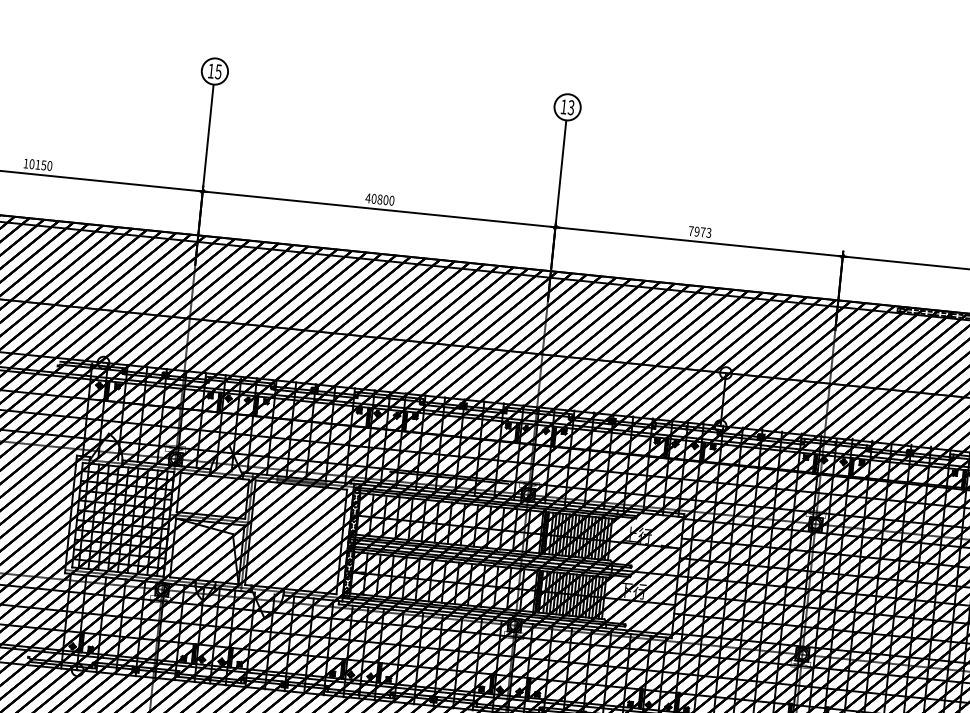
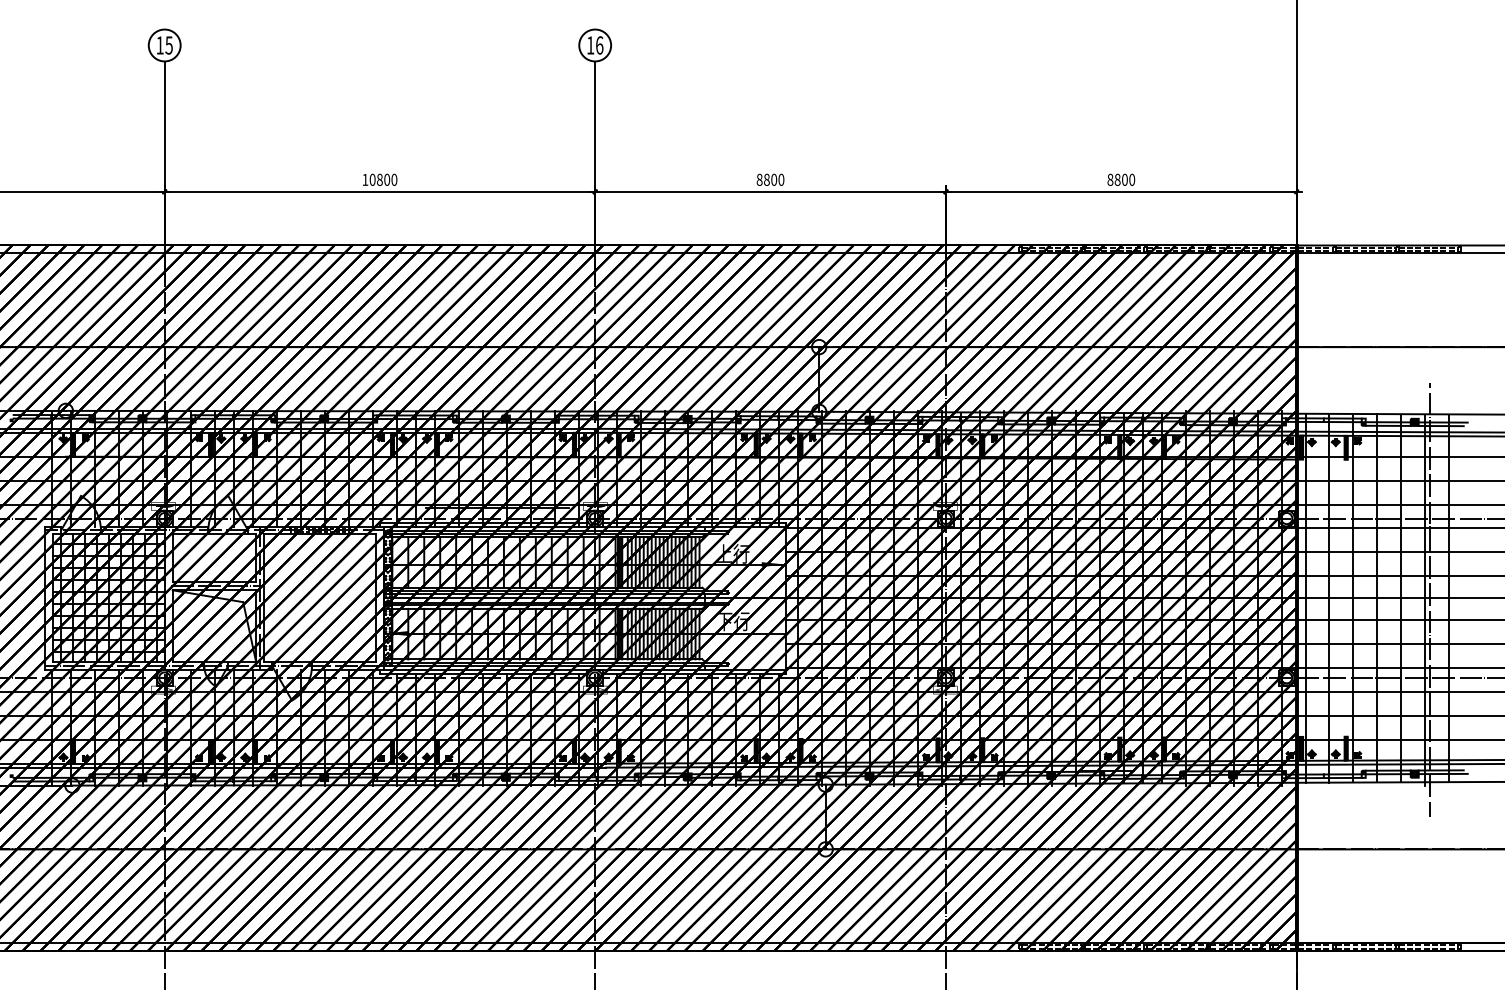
text: (571, 107) -> (599, 45), 13 -> 16
text: (368, 198) -> (365, 179), 40800 -> 10800
text: (700, 231) -> (770, 179), 7973 -> 8800

